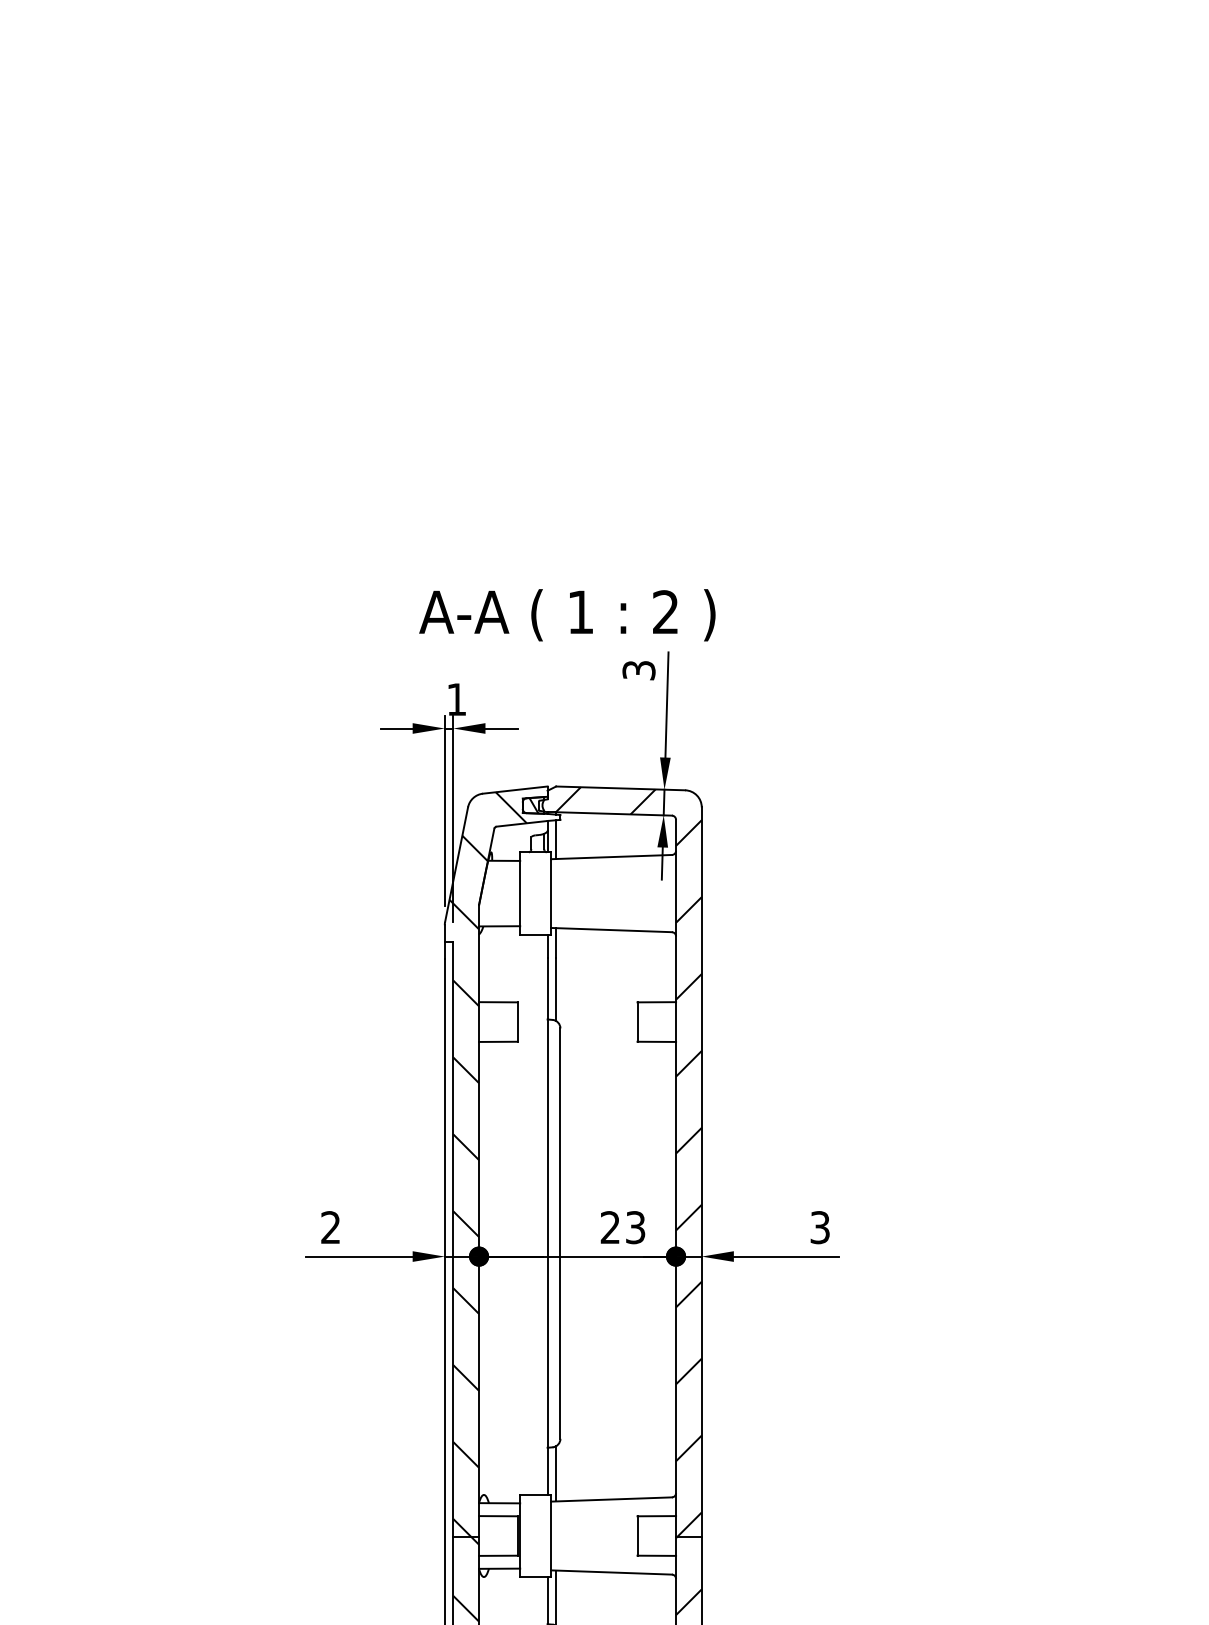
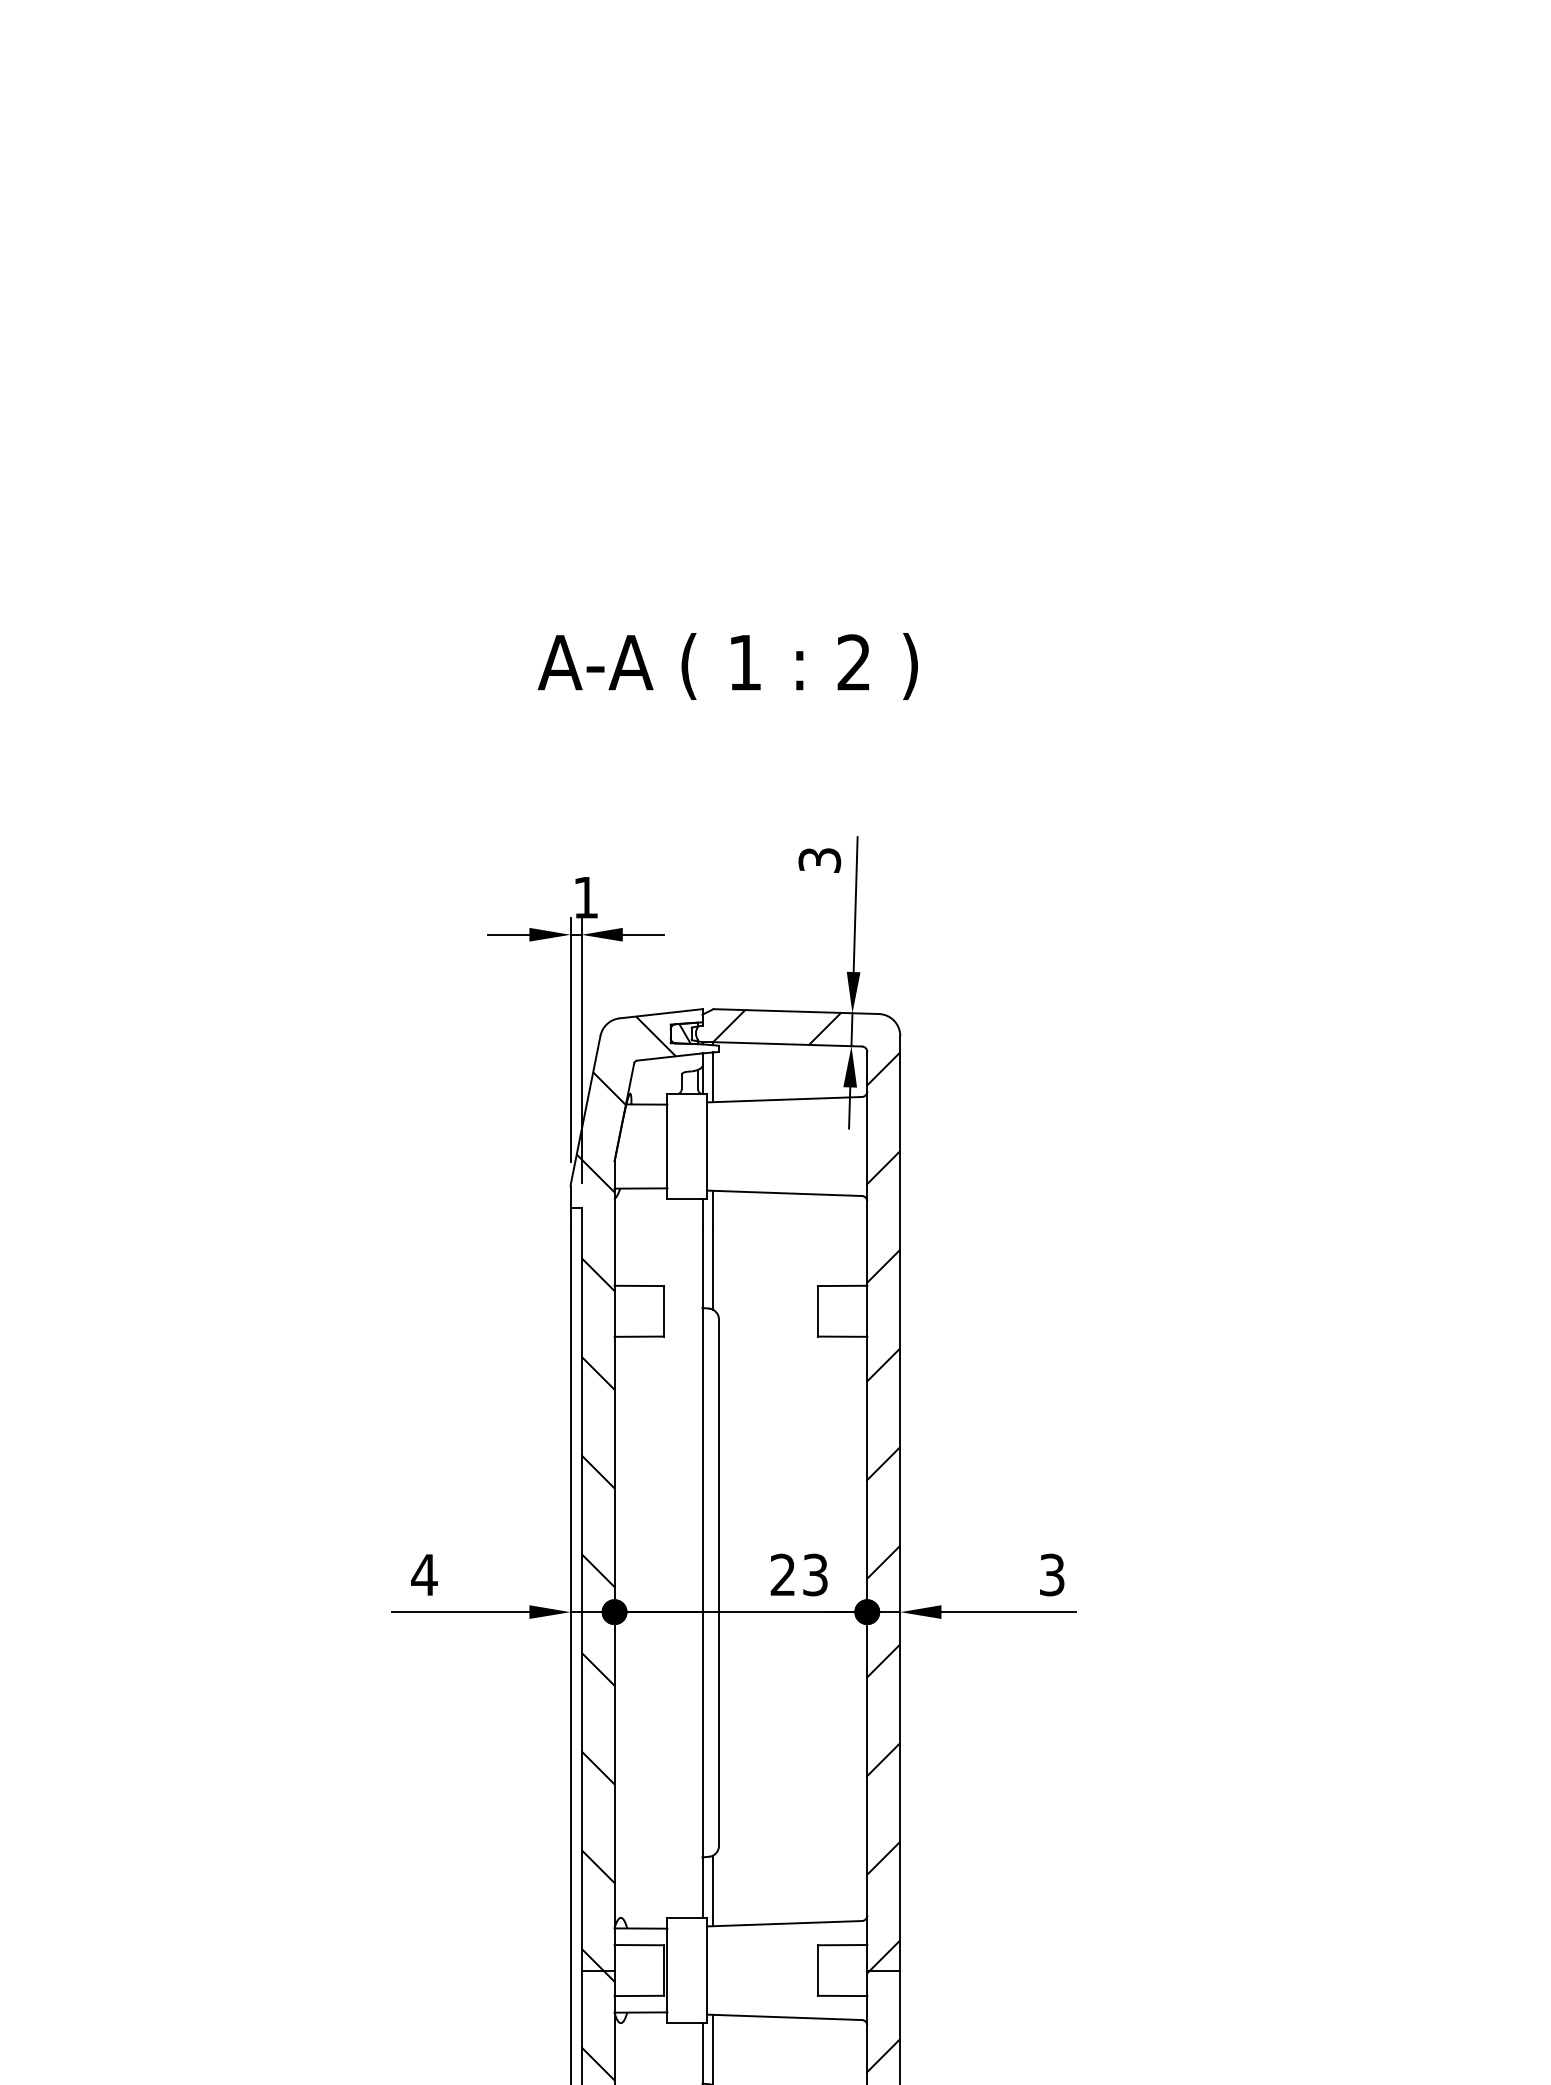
text: (567, 615) -> (727, 666), moved
text: (330, 1227) -> (424, 1574), 2 -> 4

